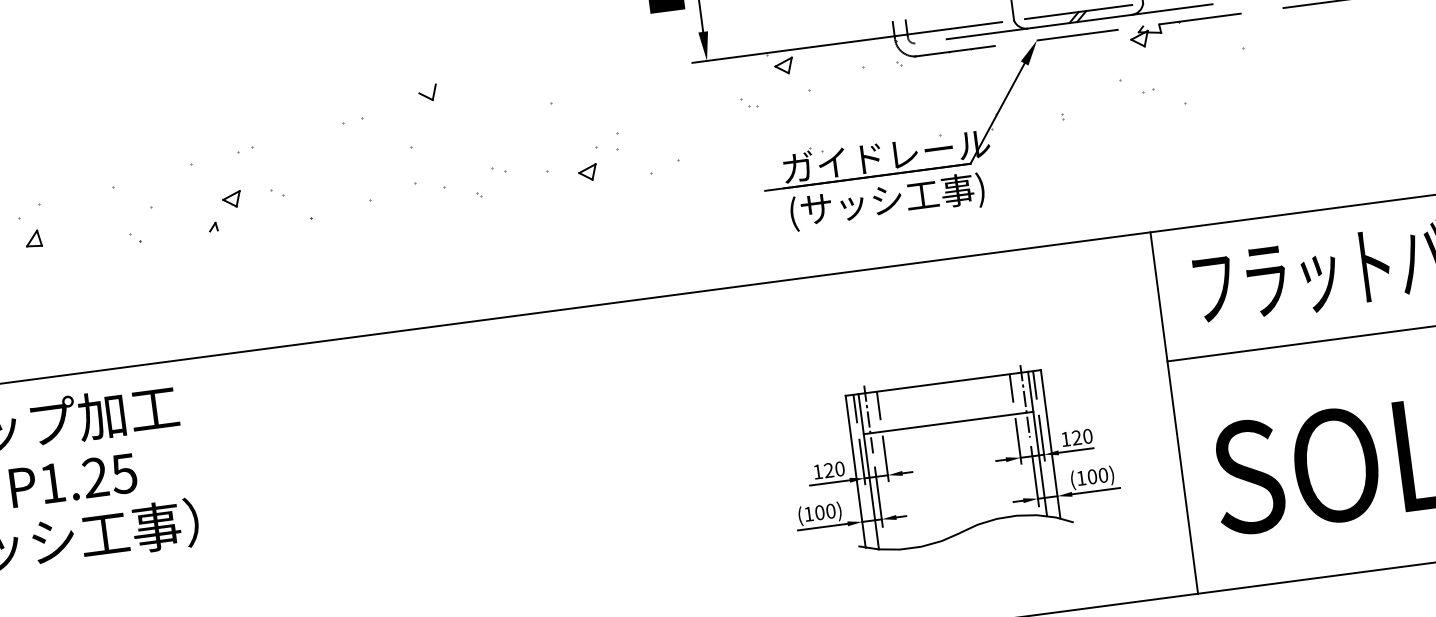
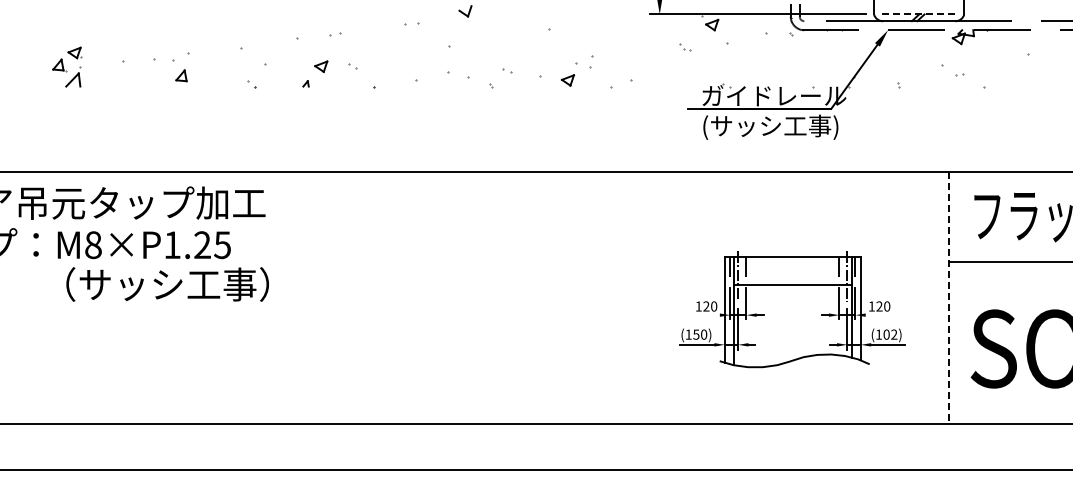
line: (1079, 12) -> (919, 14), solid -> dashed
line: (1174, 413) -> (948, 298), solid -> dashed
line: (1072, 451) -> (875, 315), removed
text: (1103, 475) -> (894, 334), (100) -> (102)
line: (832, 483) -> (707, 315), removed
text: (820, 512) -> (696, 334), (100) -> (150)

